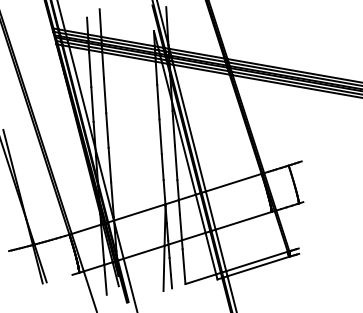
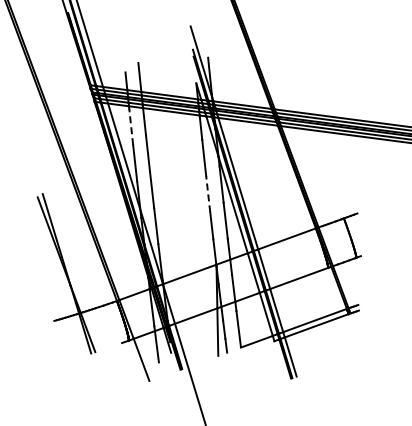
line: (90, 69) -> (131, 126), solid -> dashed
line: (160, 136) -> (208, 193), solid -> dashed

